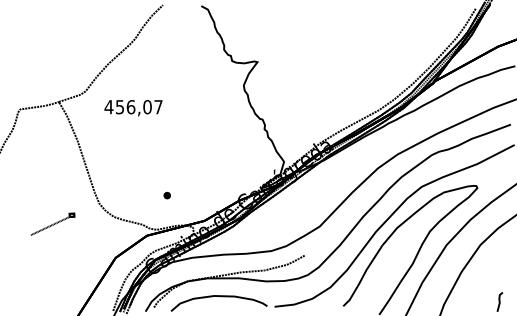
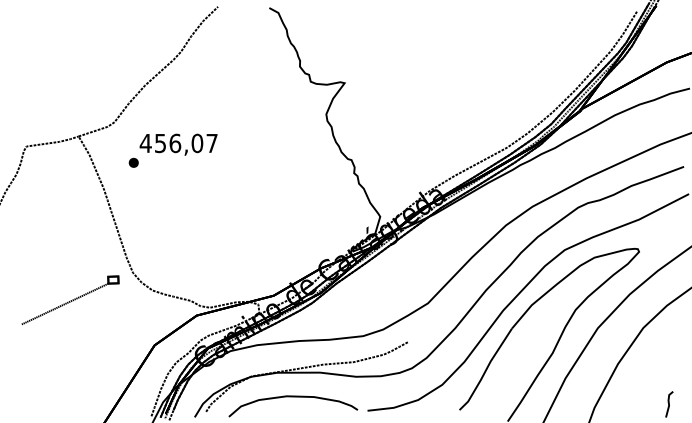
part: (167, 195) -> (133, 162), moved
part: (52, 224) -> (70, 300), size x1.67

